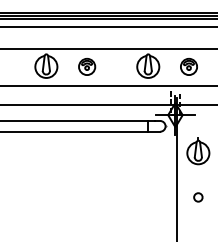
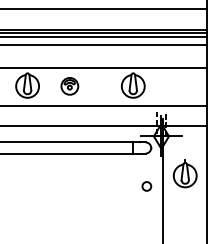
part: (188, 66) -> (175, 85), removed
circle: (198, 197) -> (146, 186), moved

